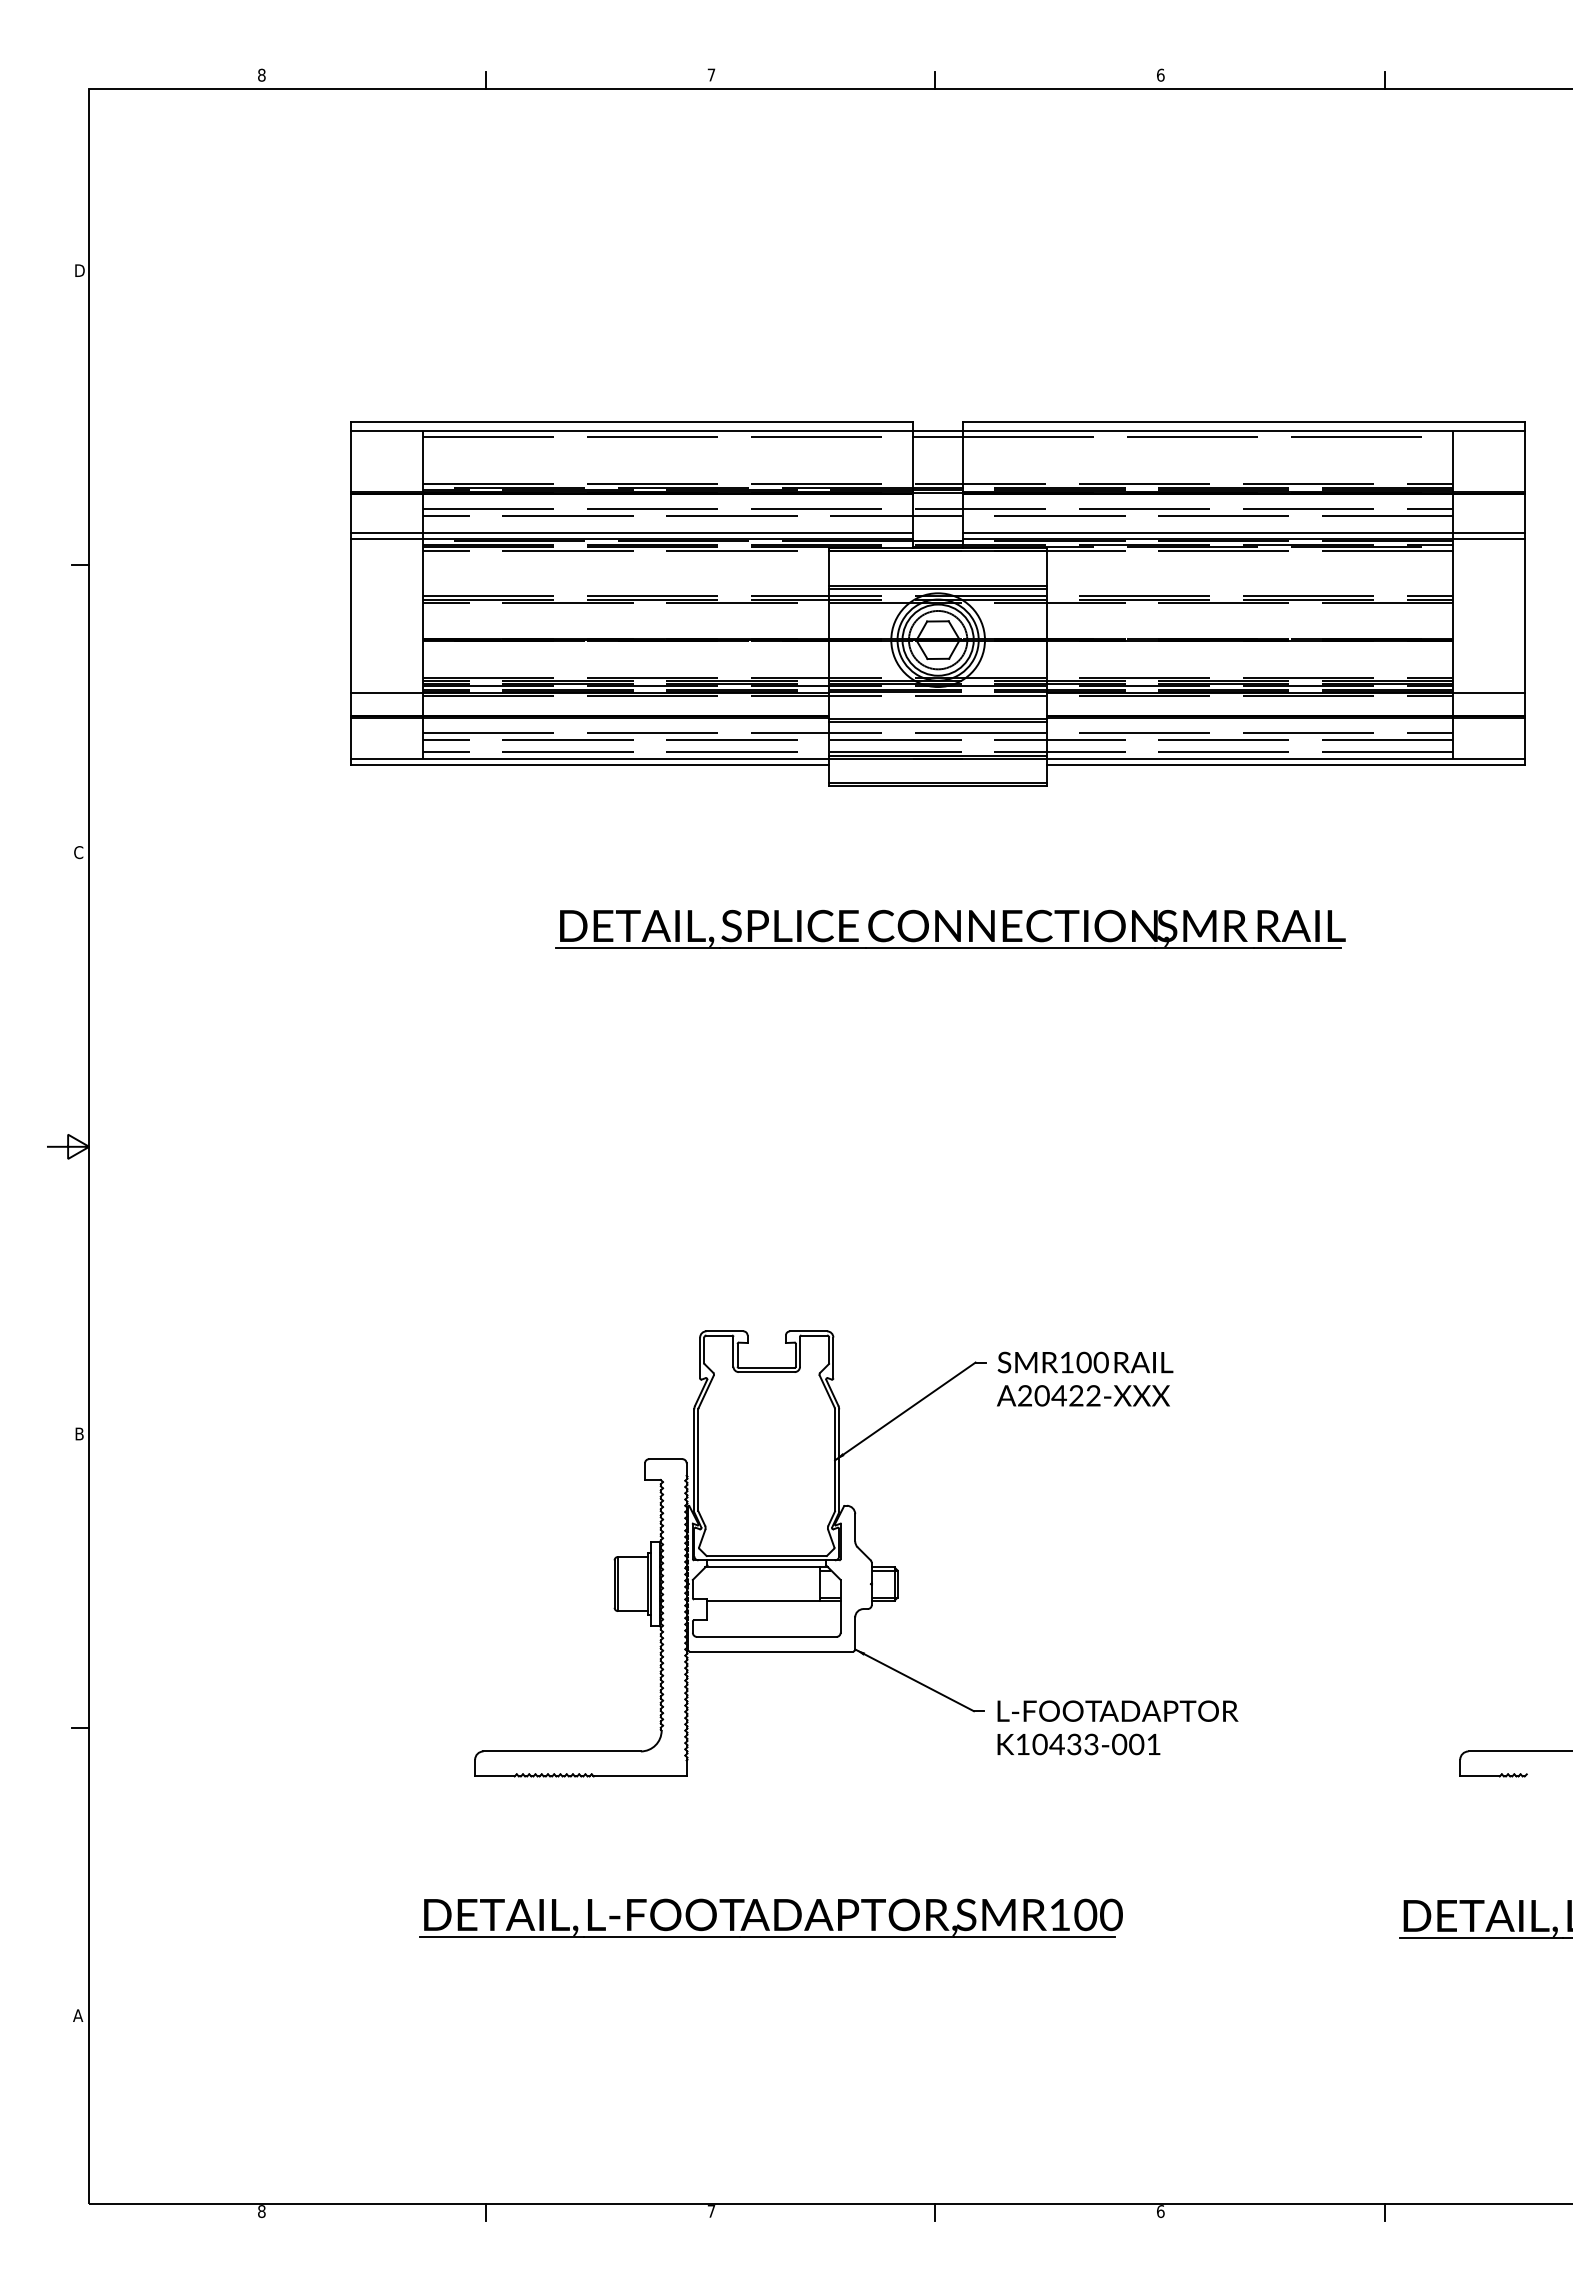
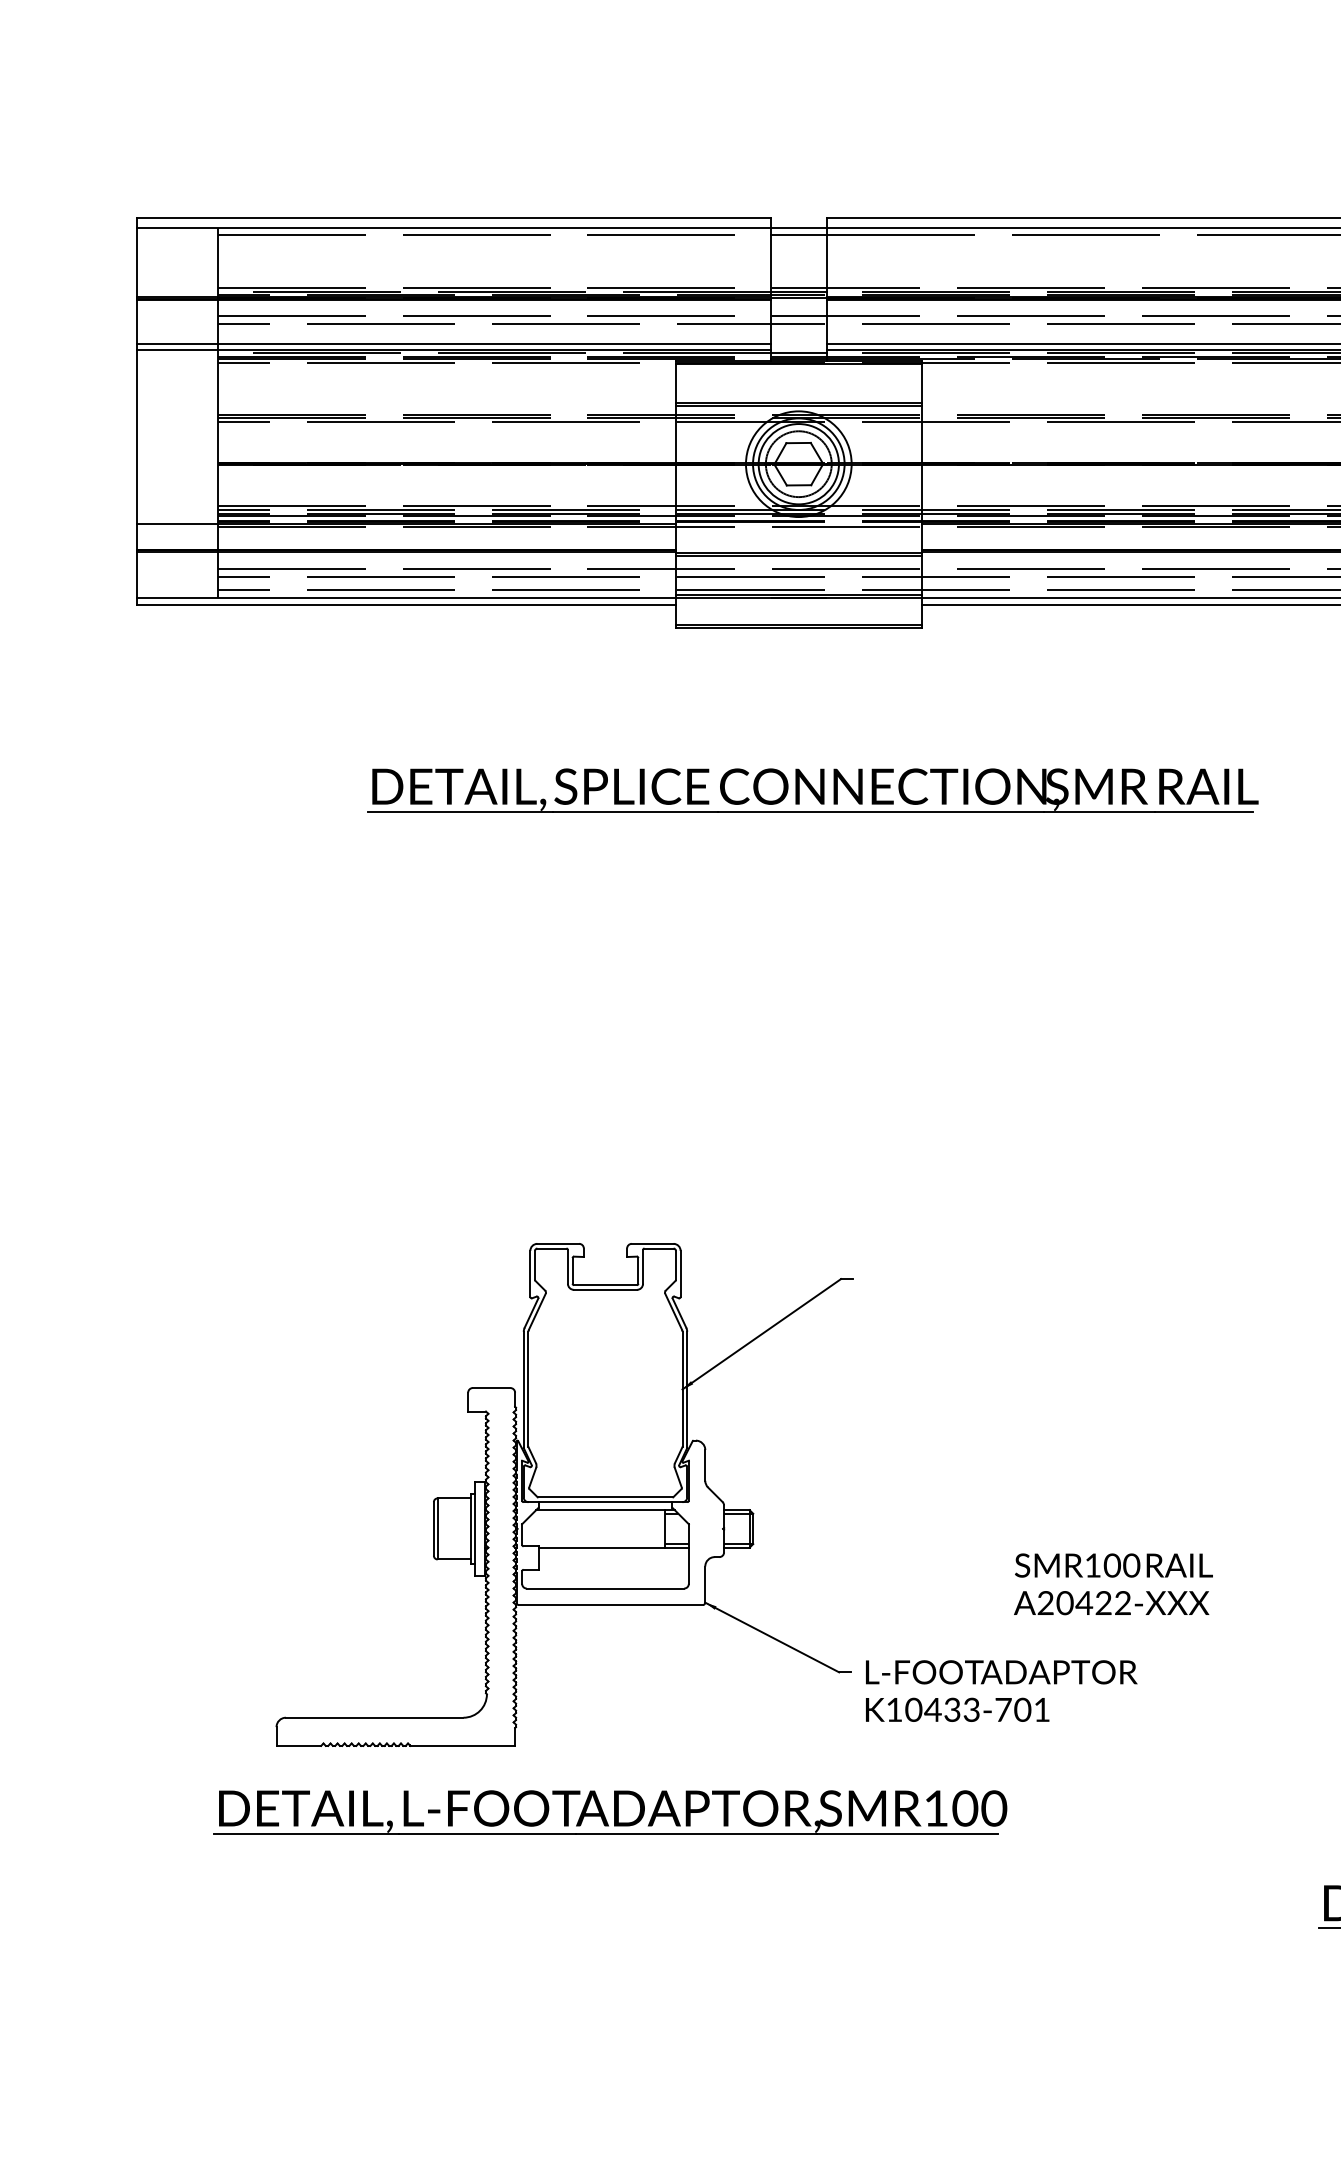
text: (1085, 1378) -> (1113, 1583), moved
text: (1119, 1744) -> (1003, 1709), K10433-001 -> K10433-701
part: (770, 1917) -> (609, 1811), moved

